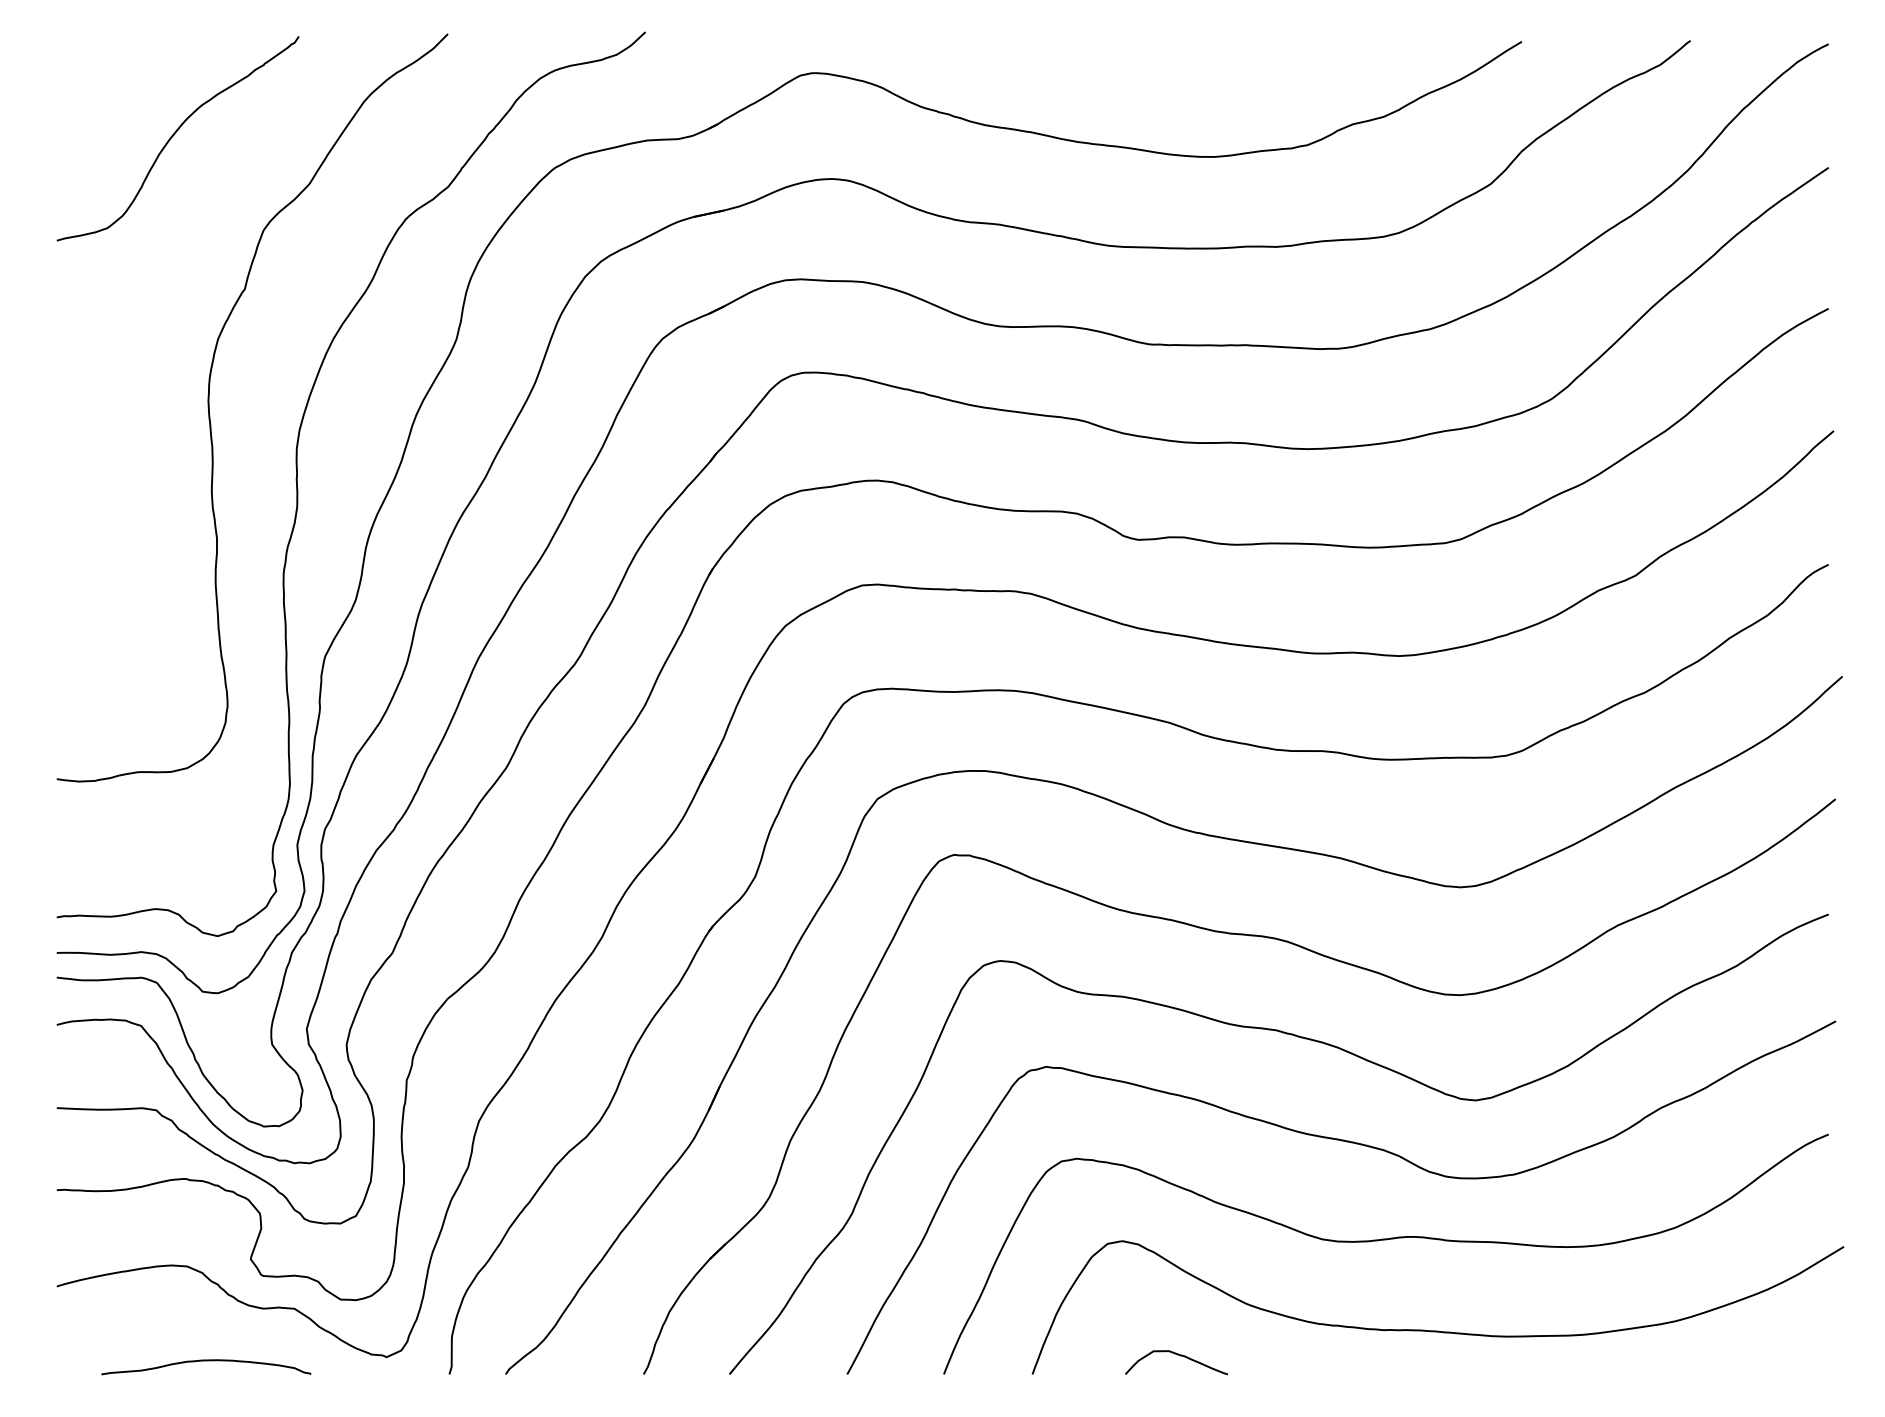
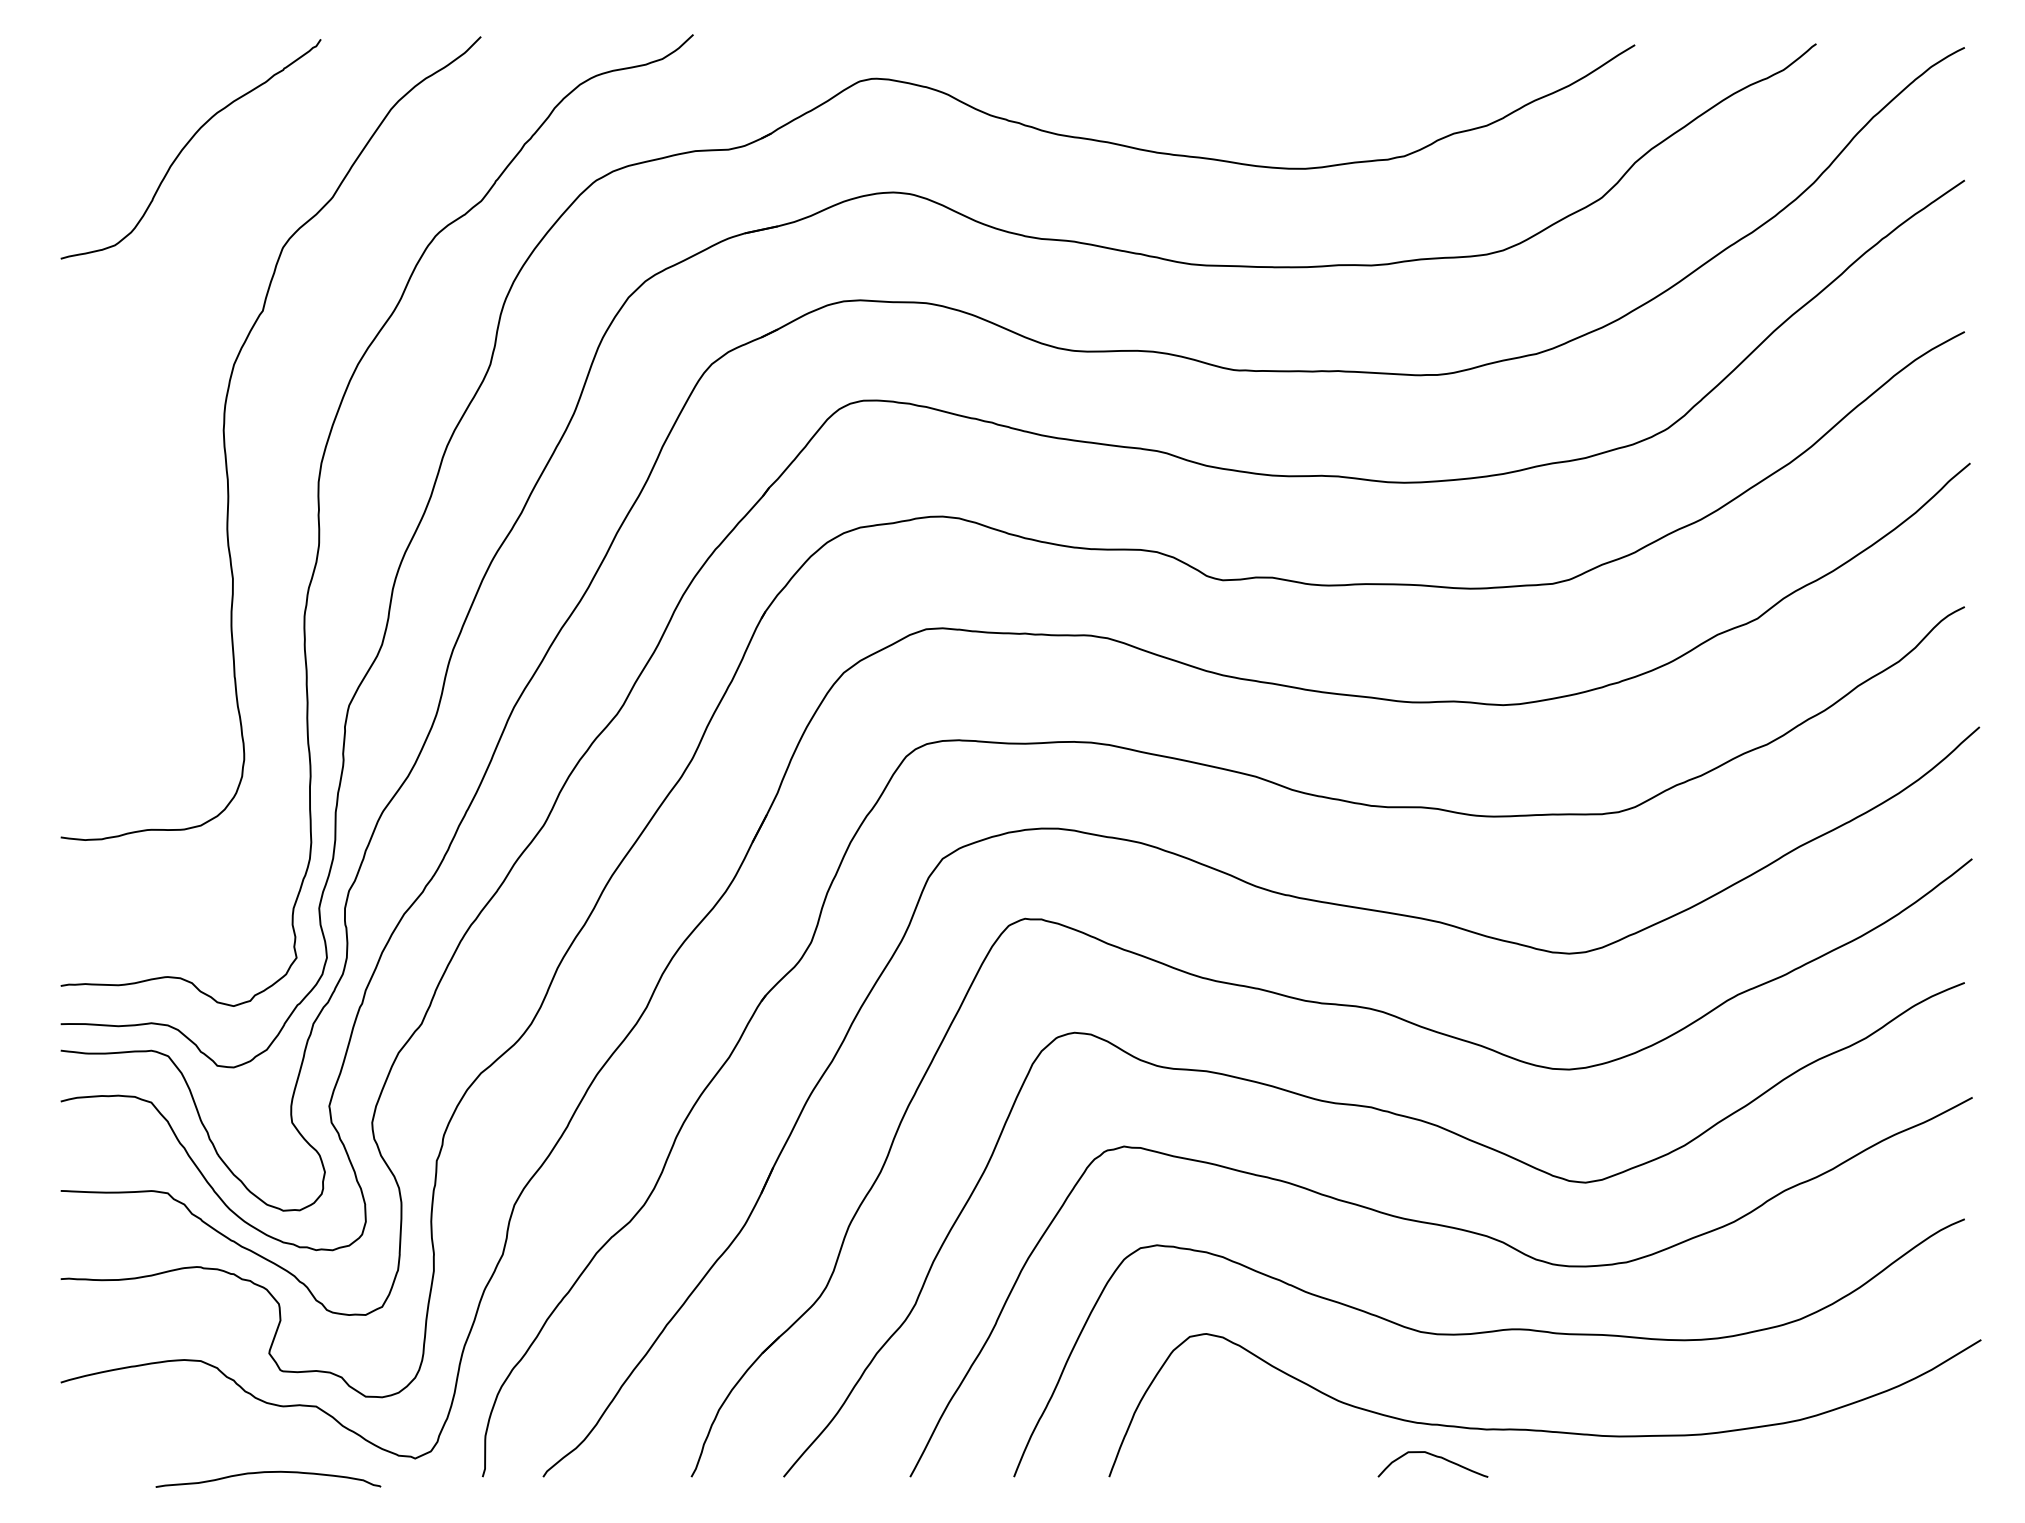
curve: (1177, 1355) -> (1433, 1456), moved
curve: (206, 1360) -> (268, 1472), moved

